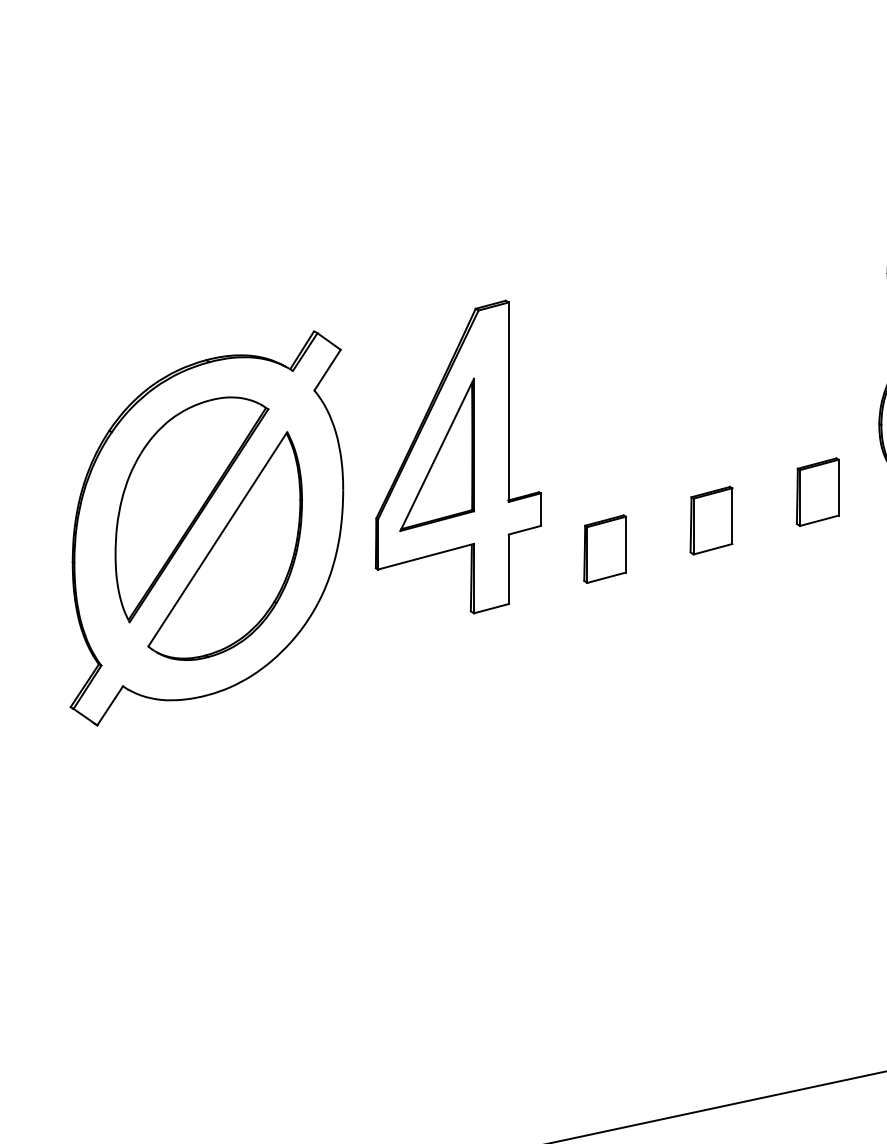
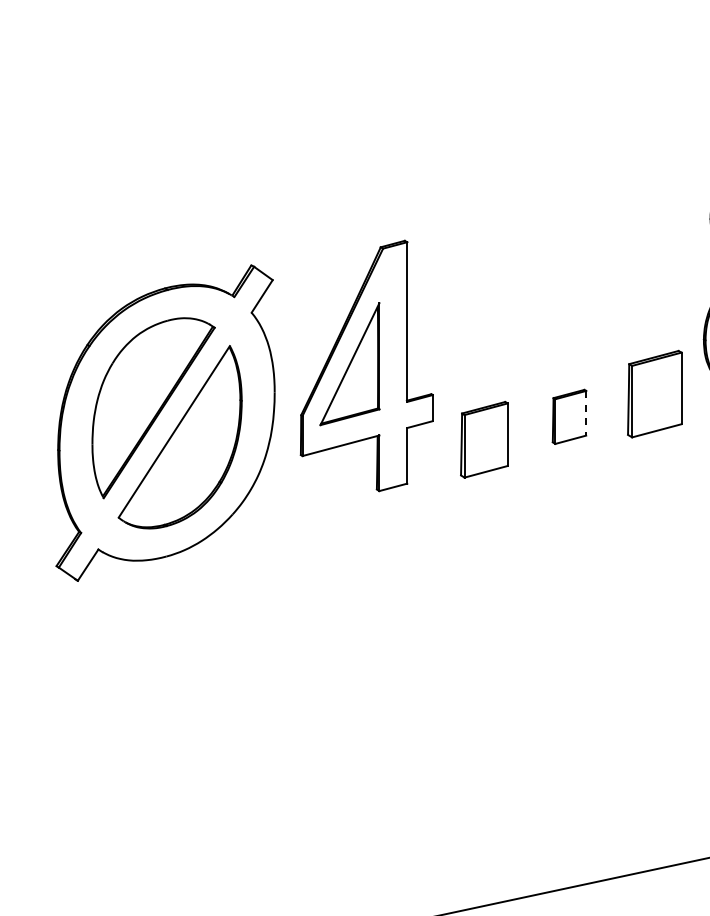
part: (817, 491) -> (654, 393), size x1.6
line: (732, 516) -> (586, 413), solid -> dashed
part: (604, 548) -> (483, 439), size x1.4

